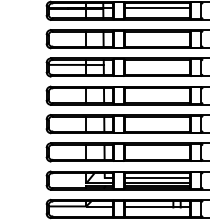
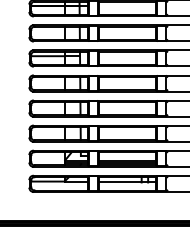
line: (157, 8) -> (127, 6), removed
line: (157, 178) -> (127, 156), removed

